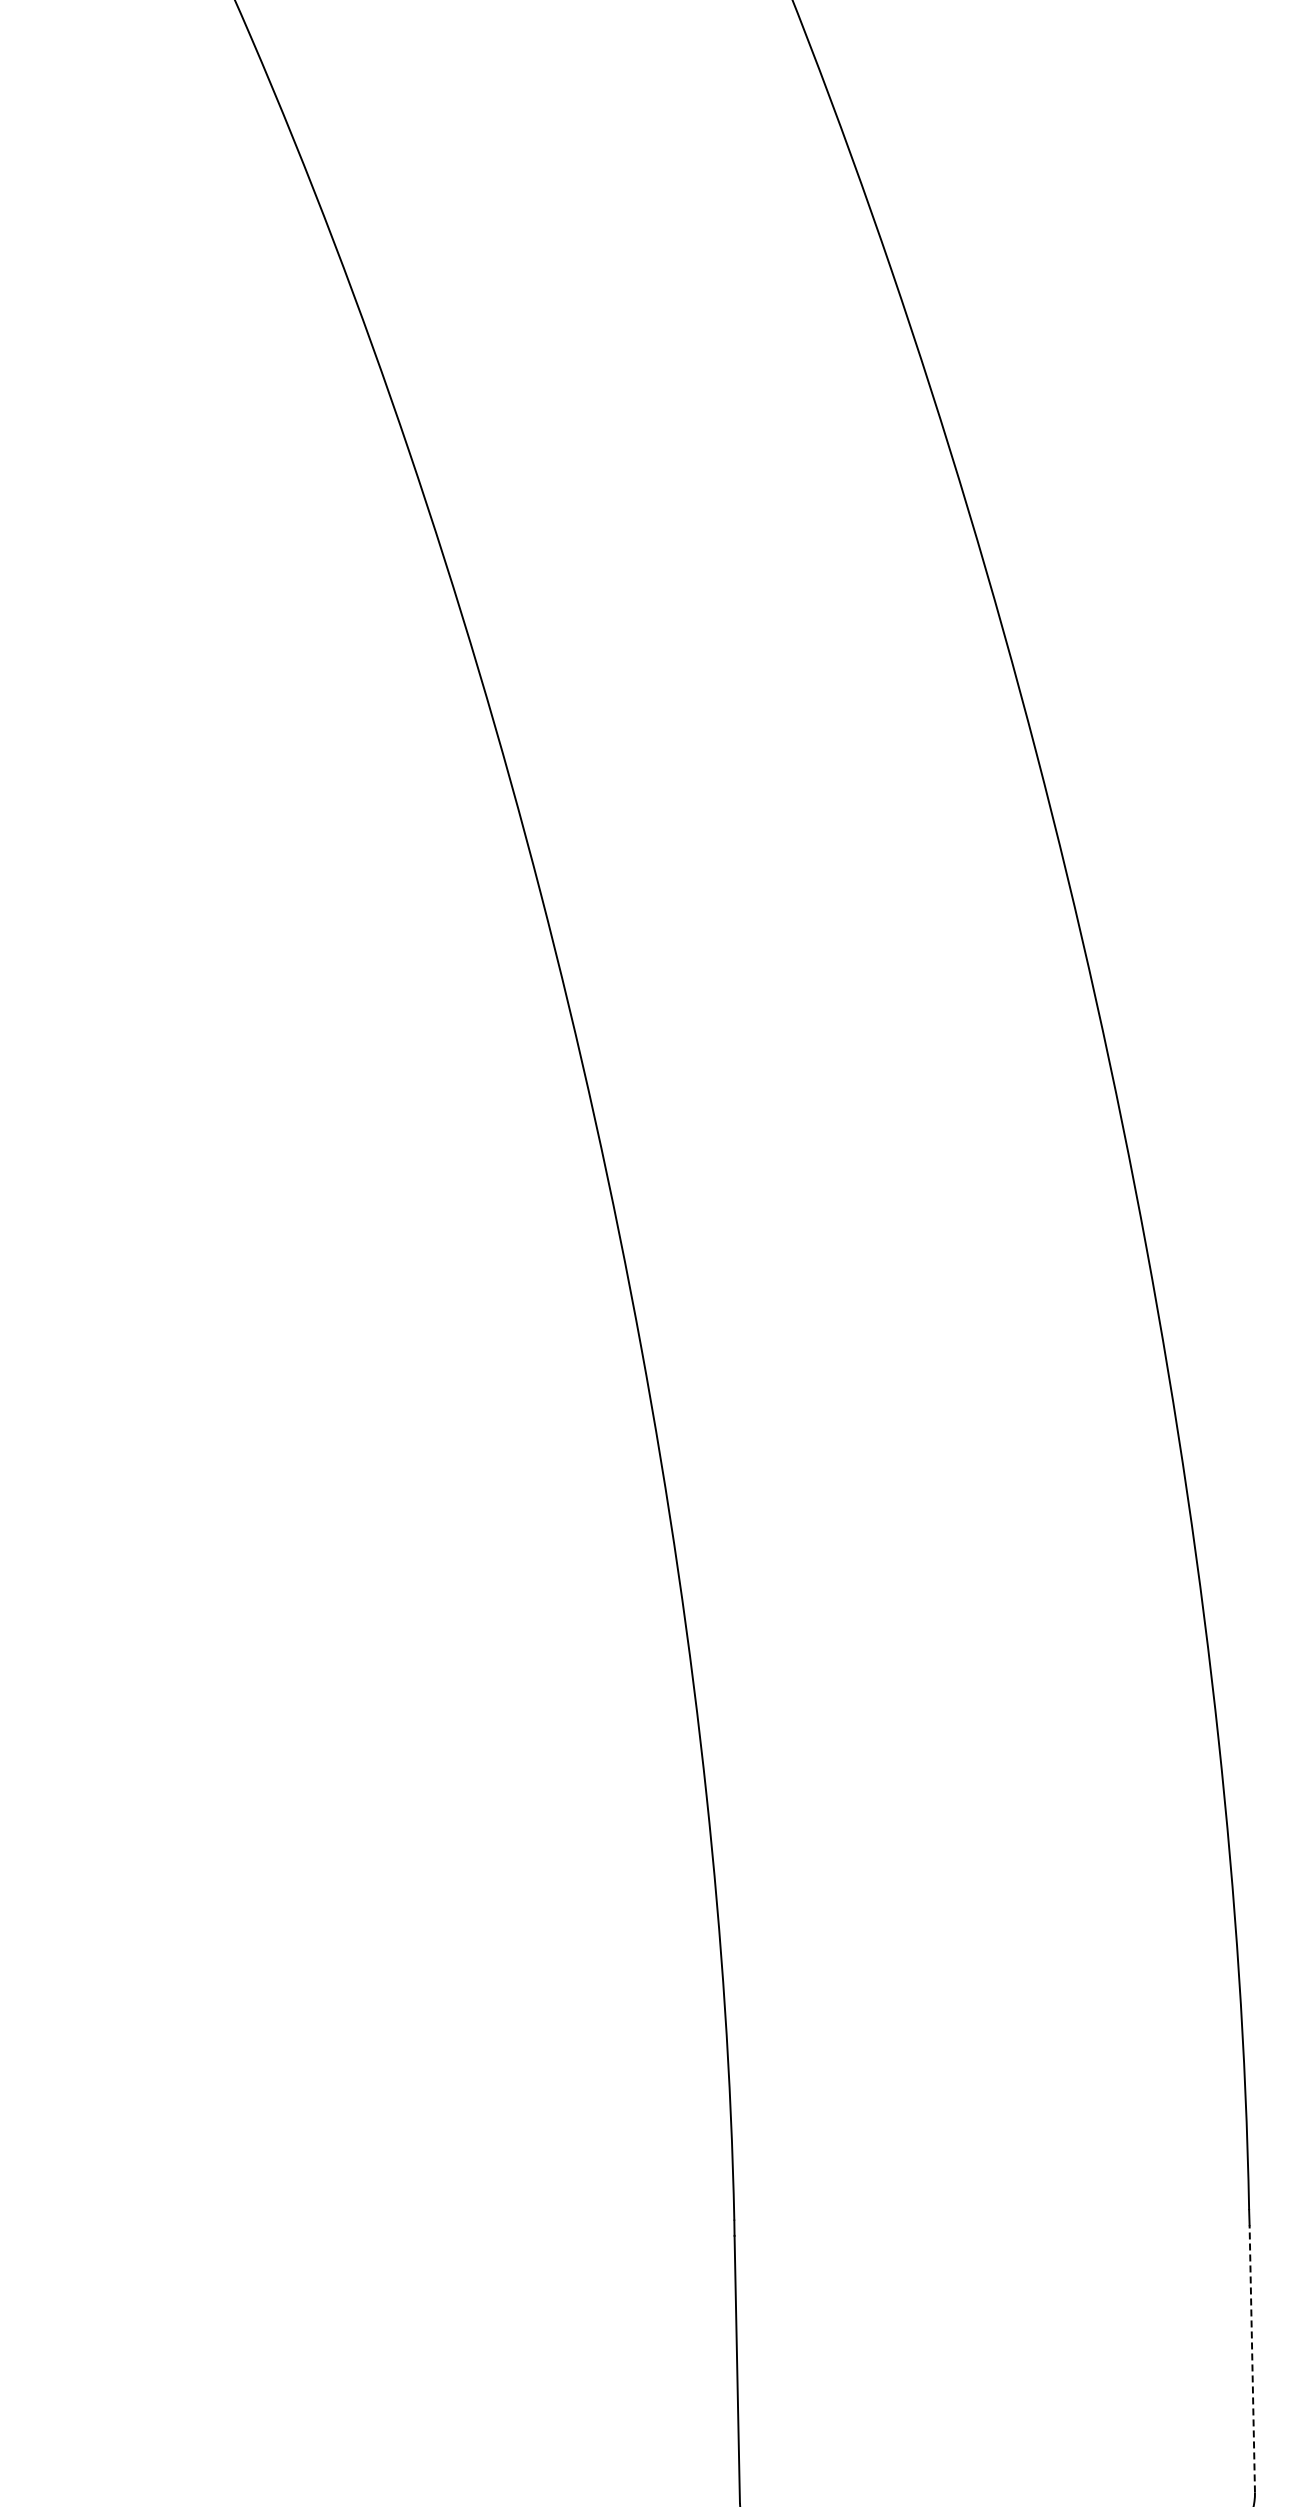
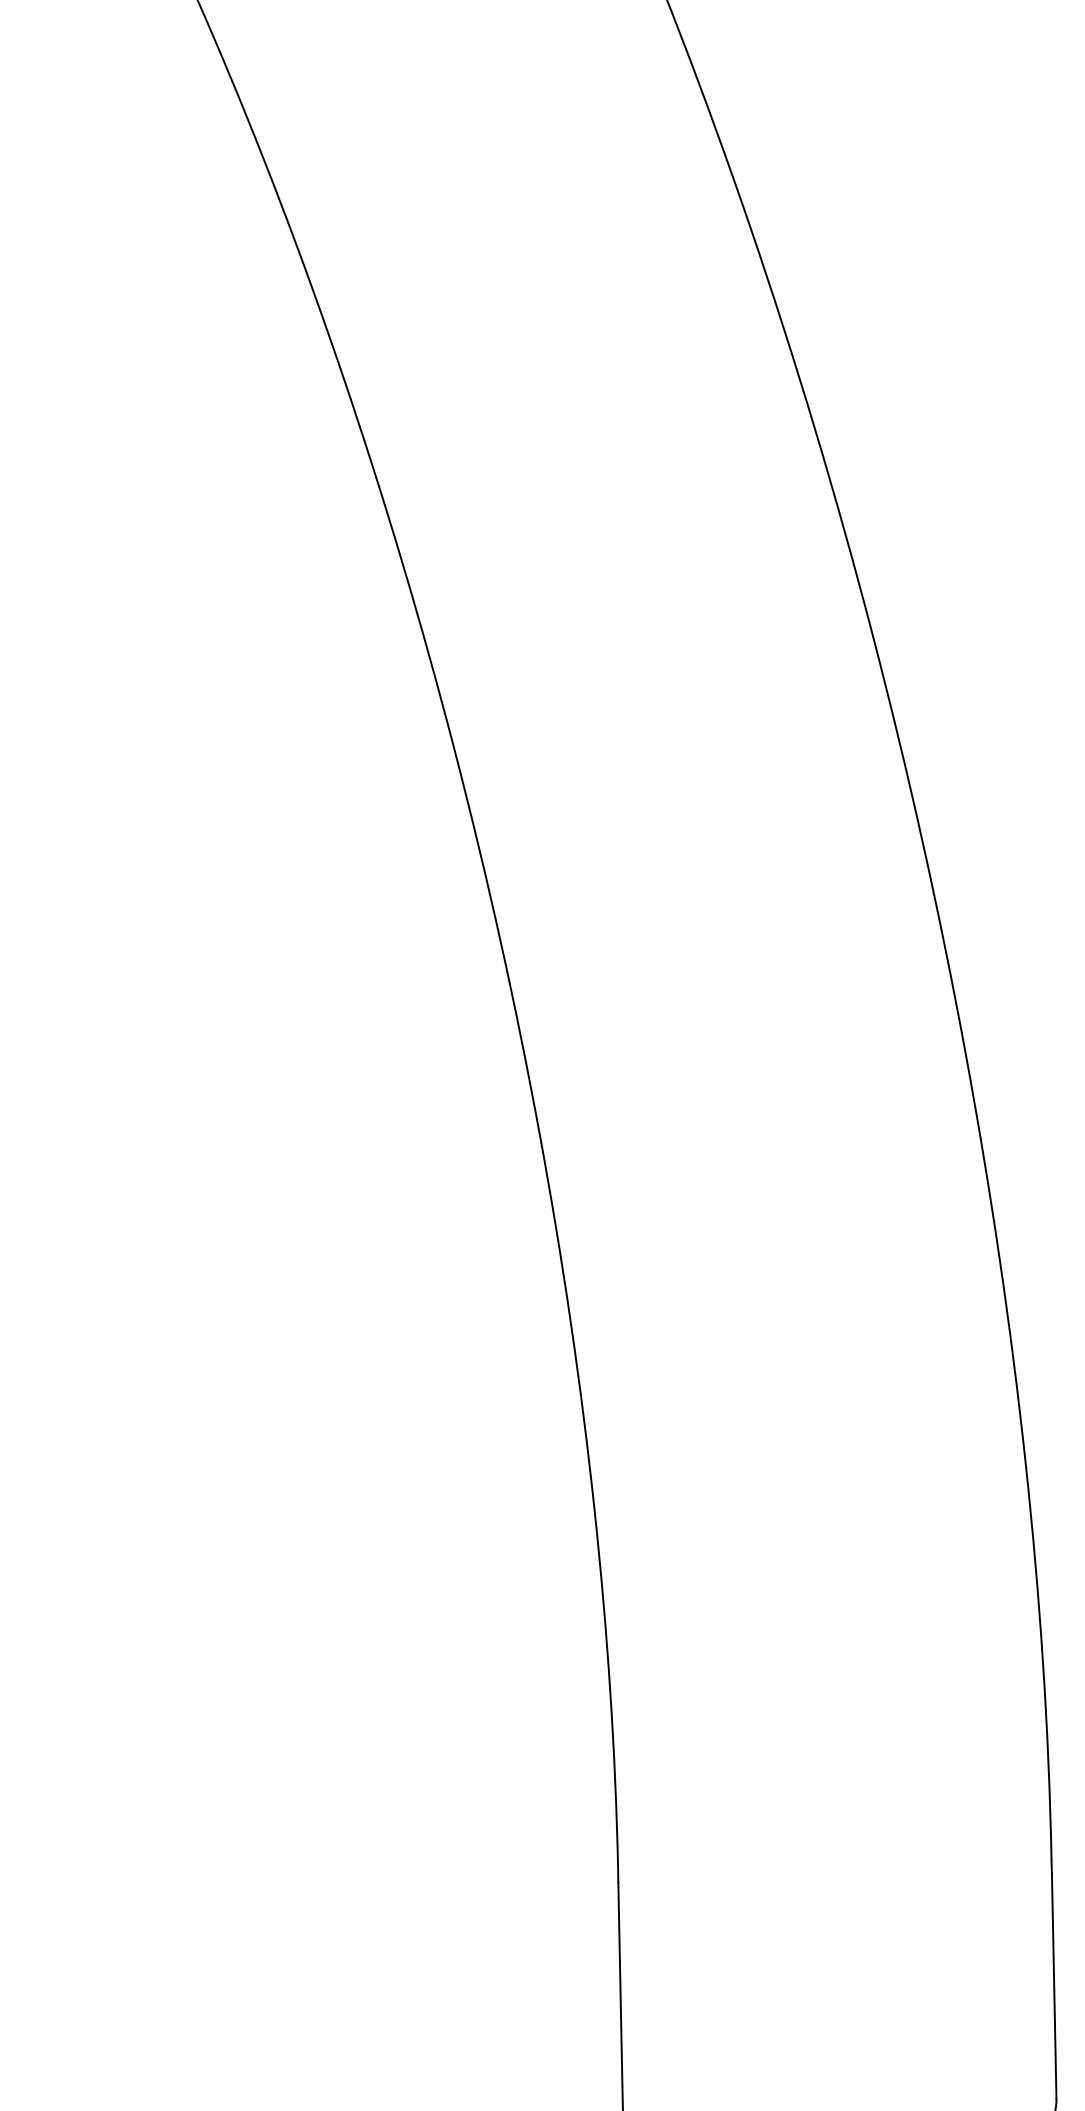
line: (1252, 2358) -> (1054, 1985), dashed -> solid

